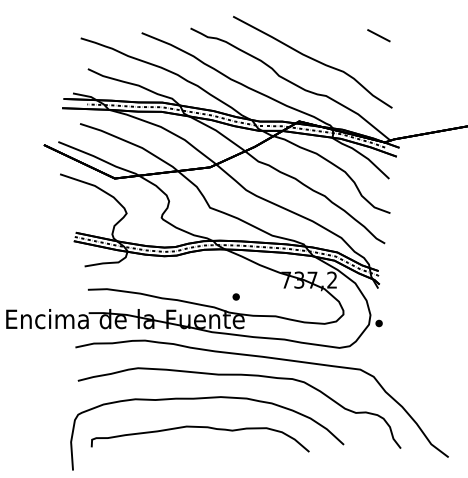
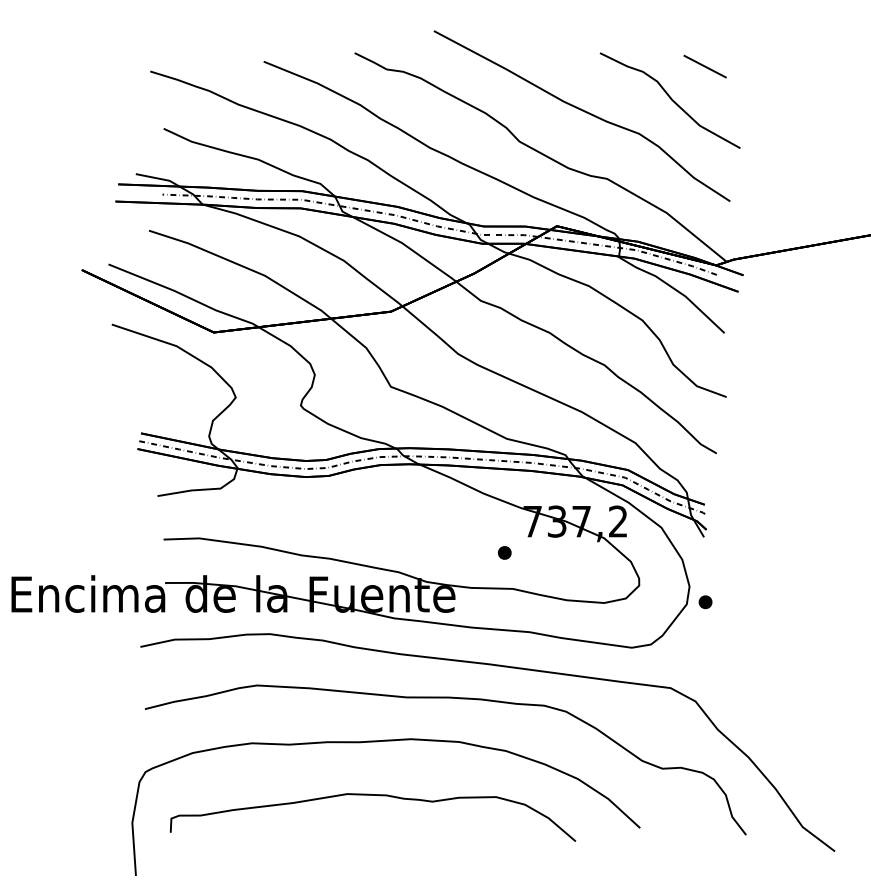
curve: (359, 53) -> (669, 99), added
part: (235, 296) -> (503, 552), moved

